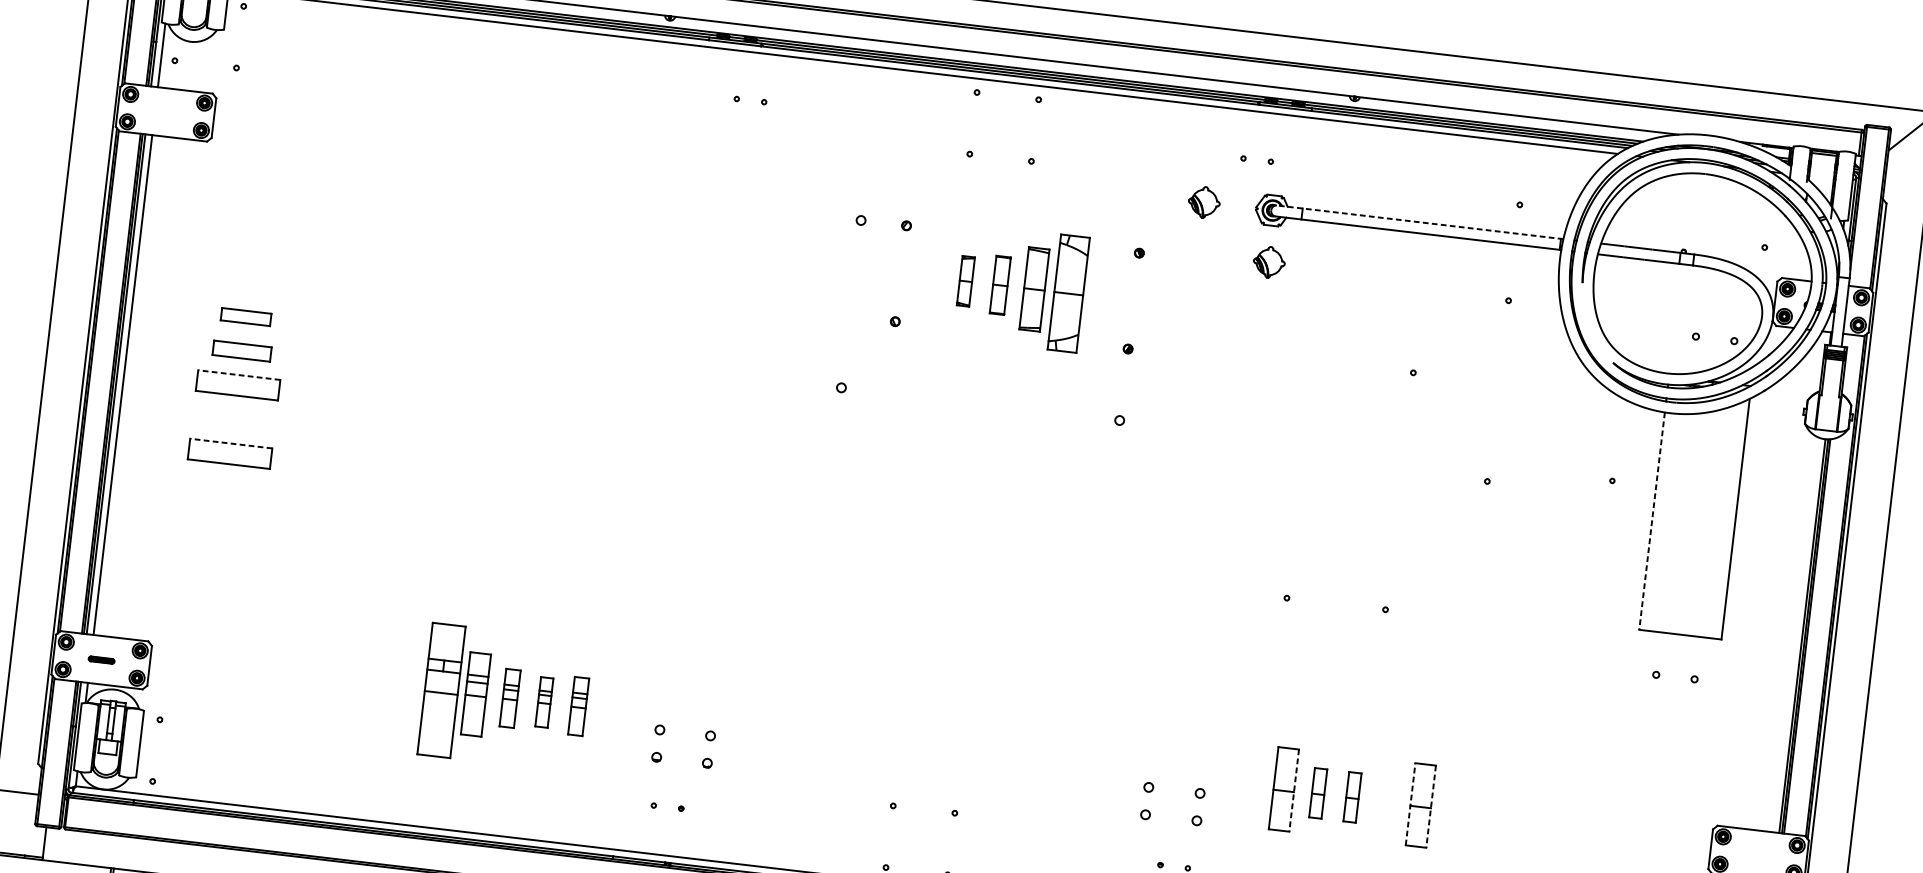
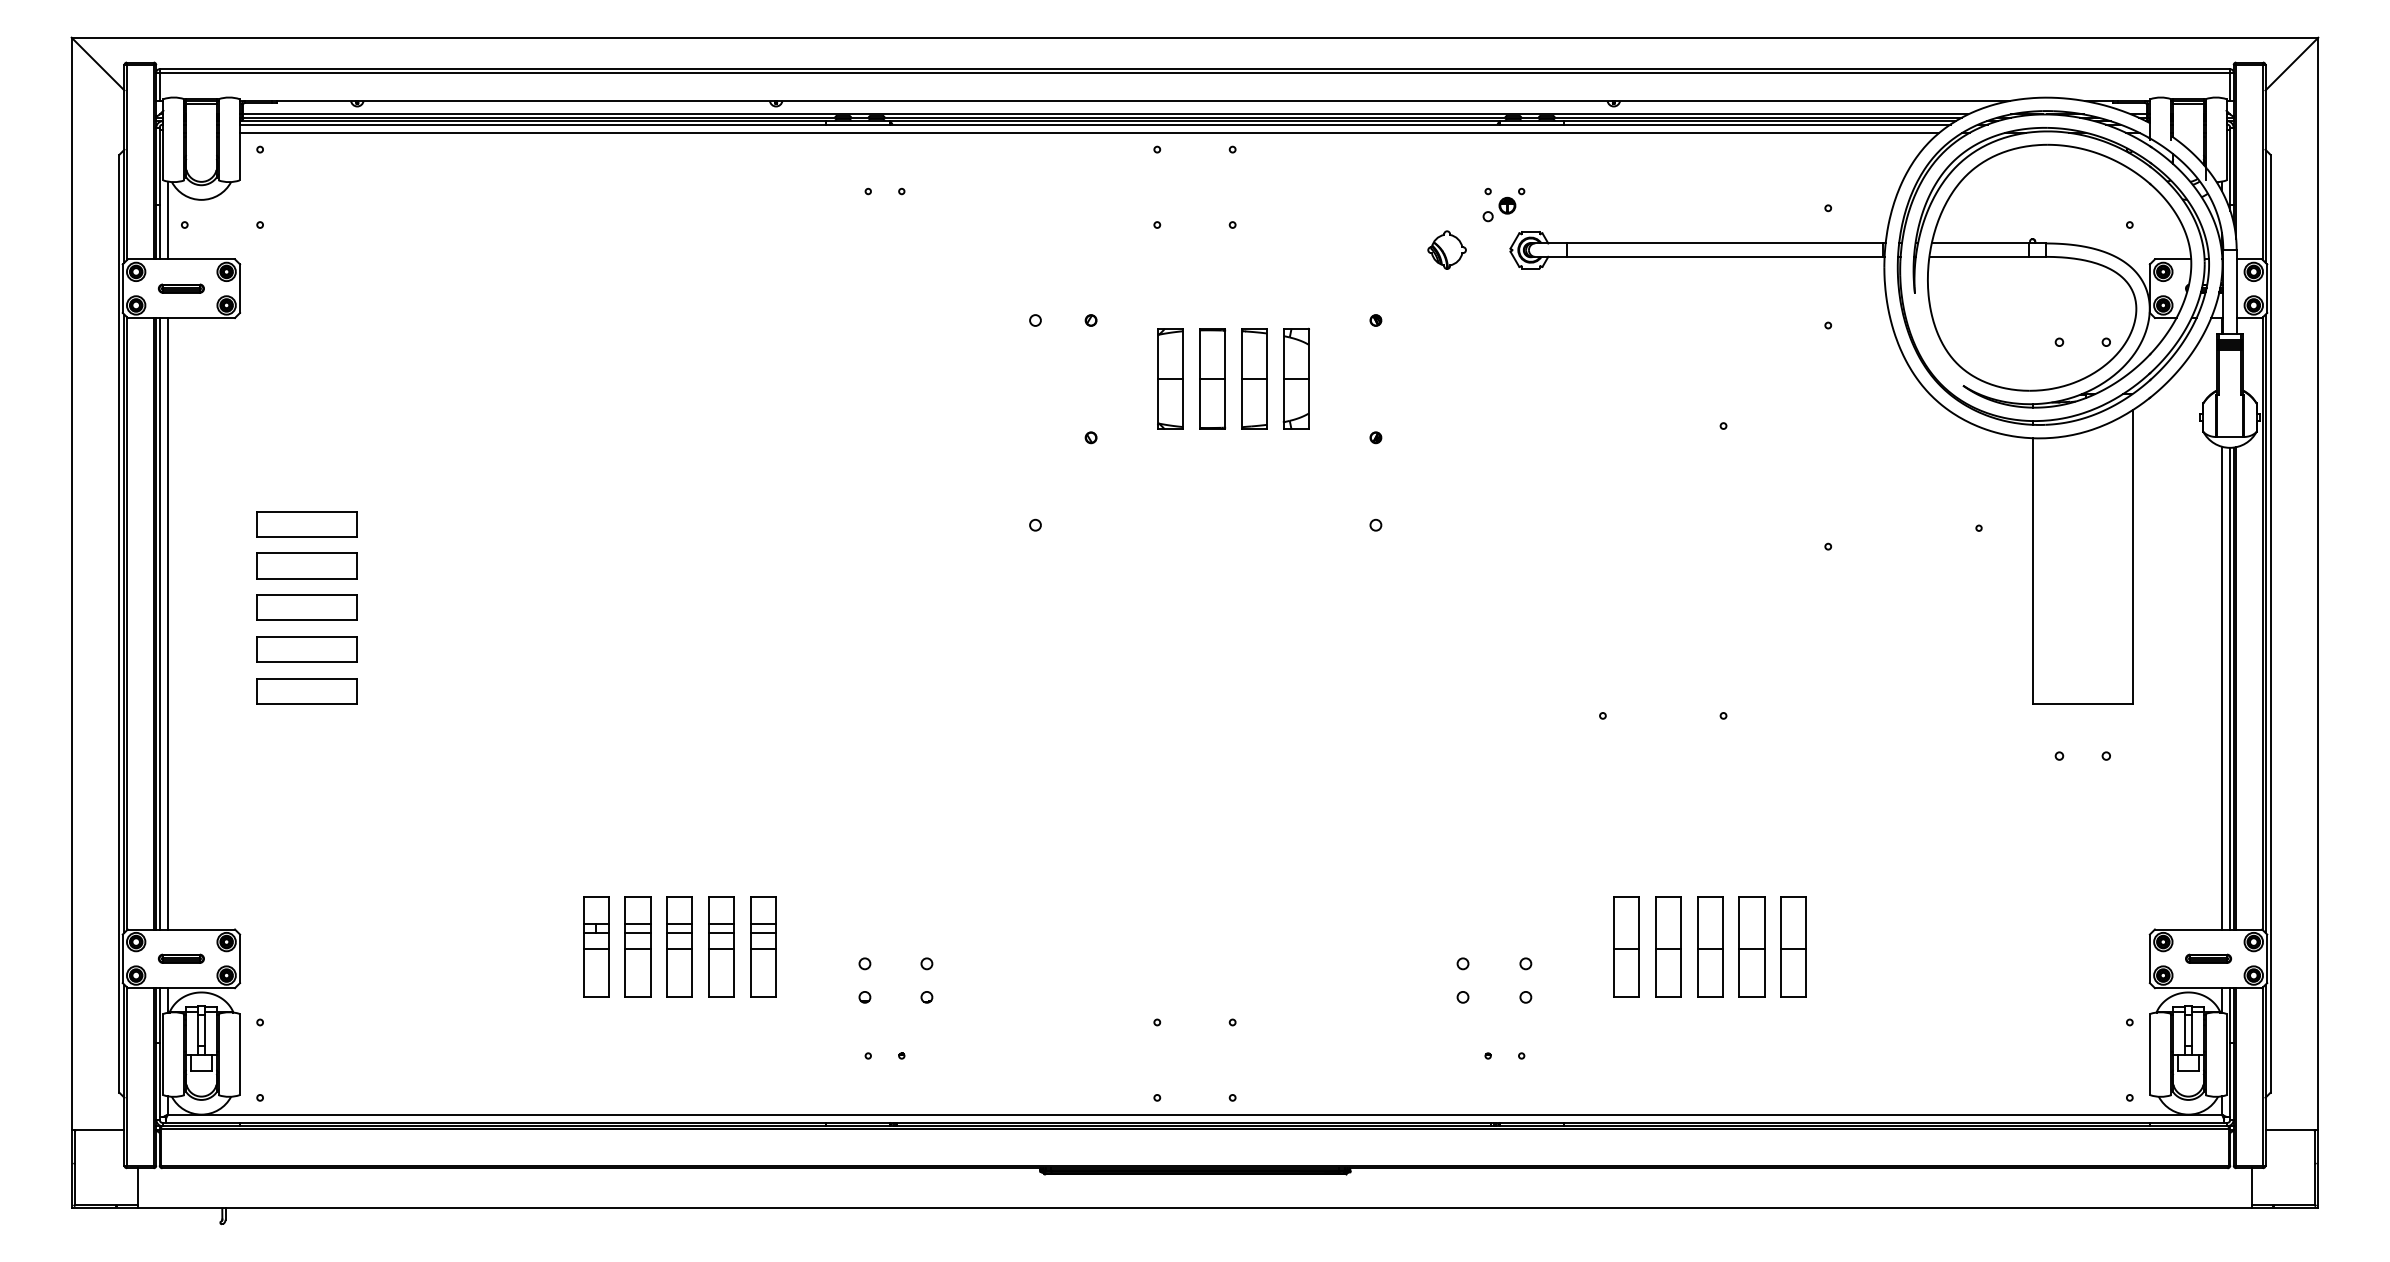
part: (165, 112) -> (180, 288), added
part: (1251, 174) -> (1499, 209), added
line: (1417, 222) -> (1707, 243), dashed -> solid
part: (1268, 261) -> (1533, 312), removed
part: (965, 280) -> (1170, 378), size x1.67
part: (1000, 284) -> (1212, 378), size x1.43
part: (1068, 292) -> (1295, 378), size x0.71
part: (245, 317) -> (306, 524), size x1.67
part: (241, 350) -> (306, 565), size x1.43
line: (238, 375) -> (306, 595), dashed -> solid
part: (233, 419) -> (306, 649), added
line: (230, 443) -> (306, 679), dashed -> solid
line: (1651, 521) -> (2032, 571), dashed -> solid
line: (1795, 634) -> (2221, 687), added
part: (100, 659) -> (180, 958), size x1.43
part: (442, 690) -> (596, 946), size x0.62
part: (510, 697) -> (679, 946), size x1.43
part: (544, 702) -> (721, 946), size x1.67
part: (578, 706) -> (763, 946), size x1.43
line: (1293, 790) -> (1638, 947), dashed -> solid
part: (1318, 792) -> (1668, 946), size x1.67
part: (1352, 796) -> (1710, 946), size x1.67
part: (1386, 800) -> (1751, 946), added
line: (1410, 803) -> (1781, 946), dashed -> solid
line: (1431, 807) -> (1806, 947), dashed -> solid
part: (1758, 854) -> (2208, 958), added

